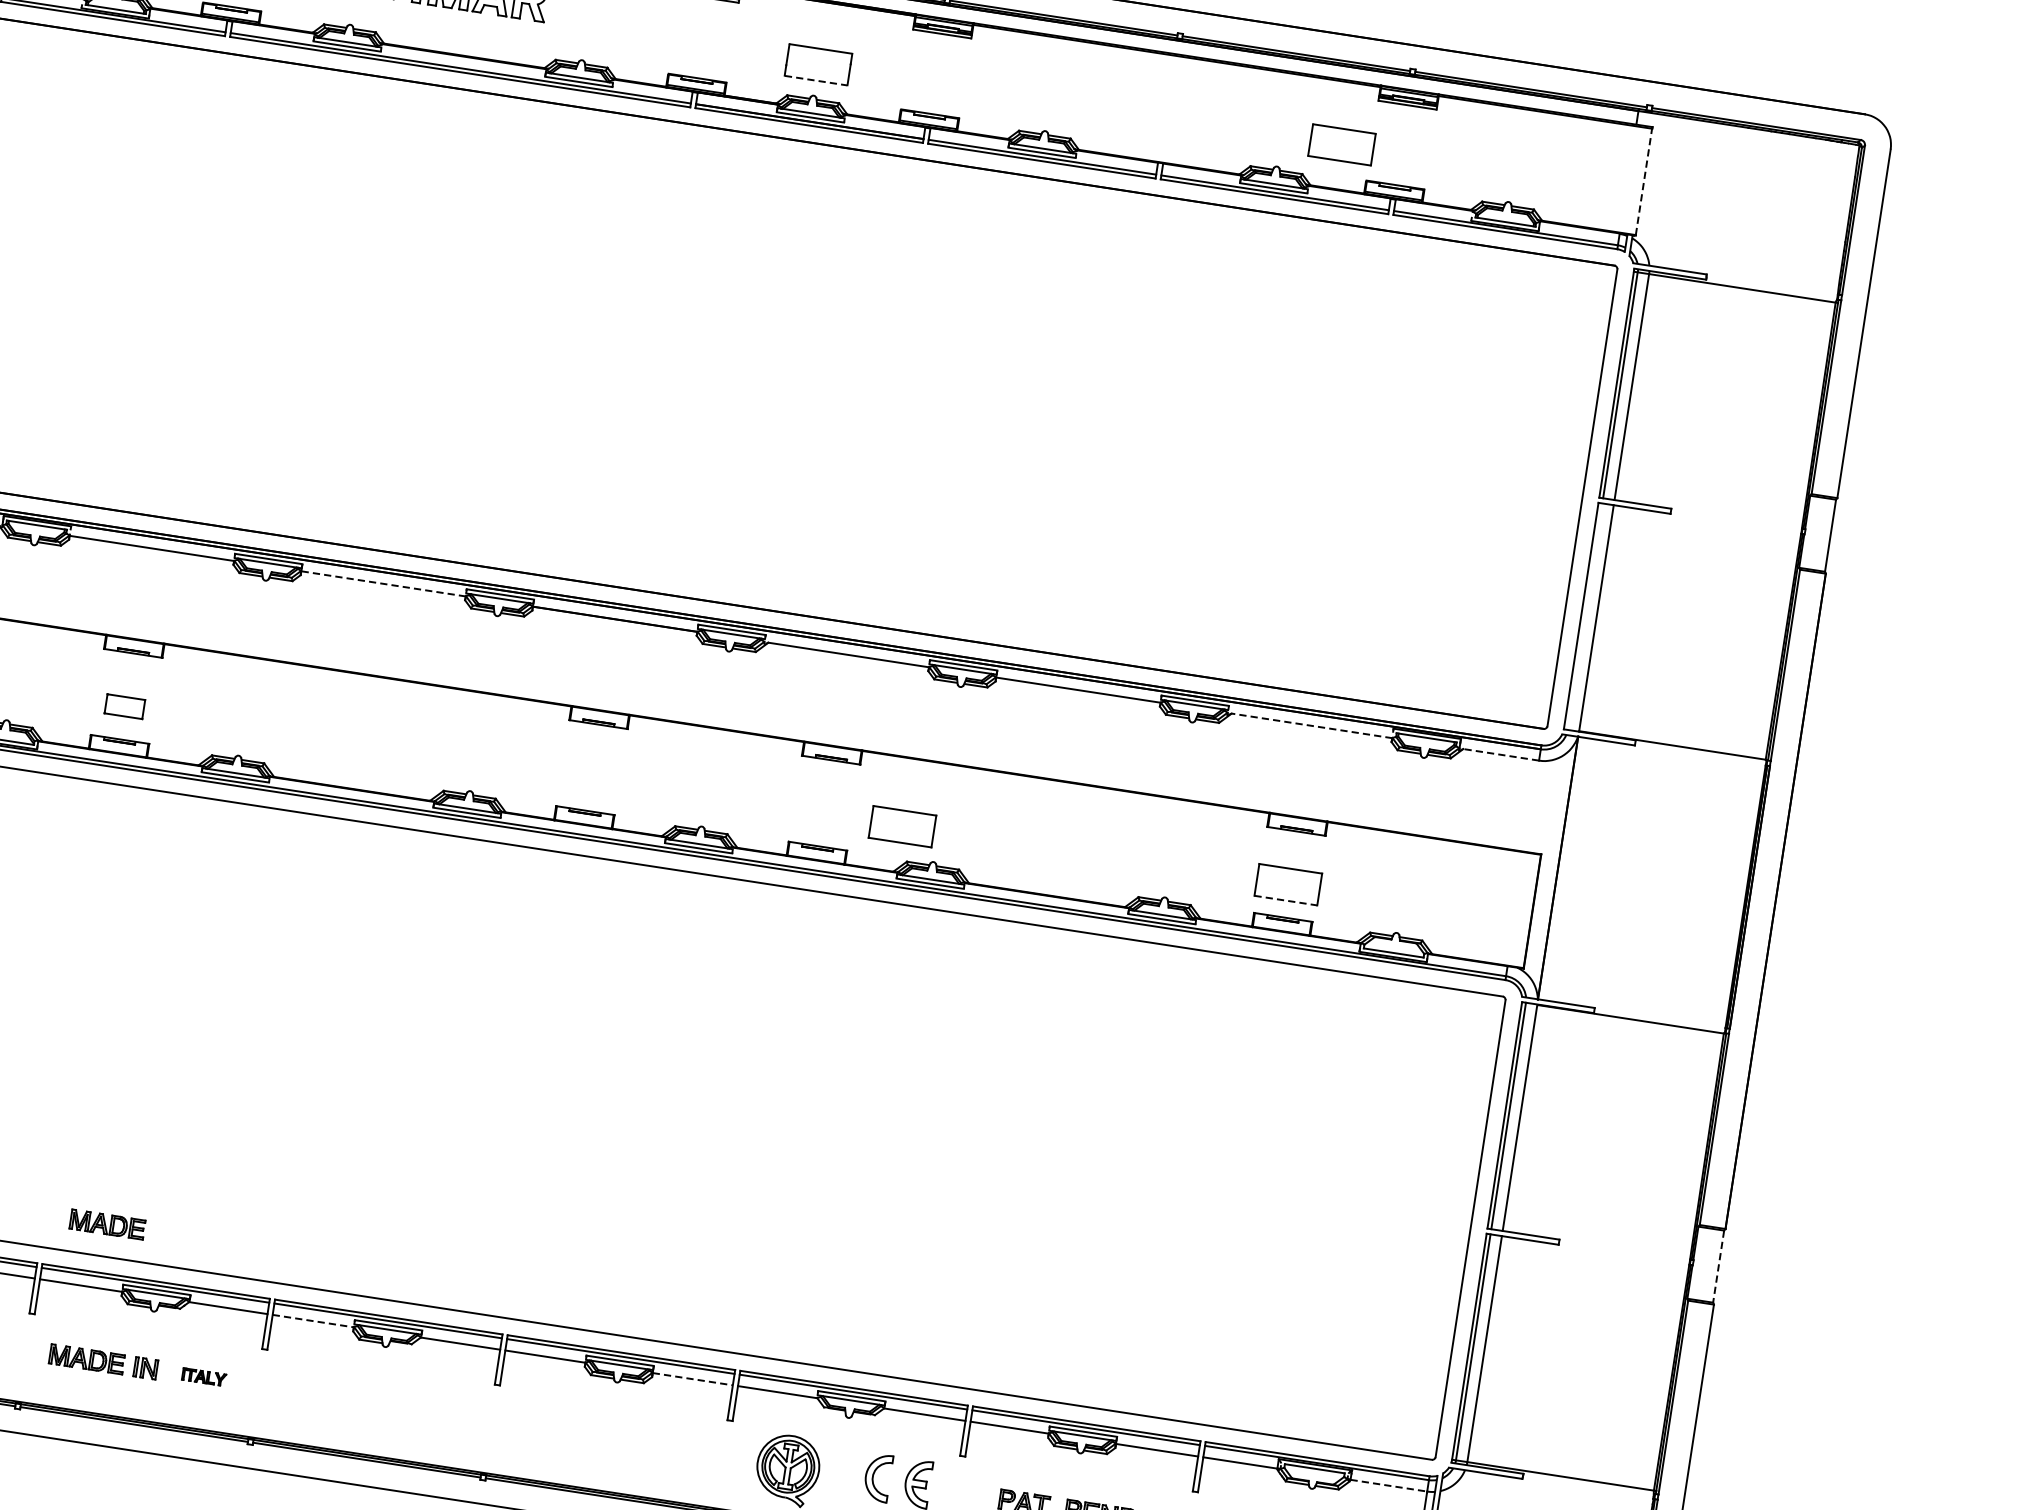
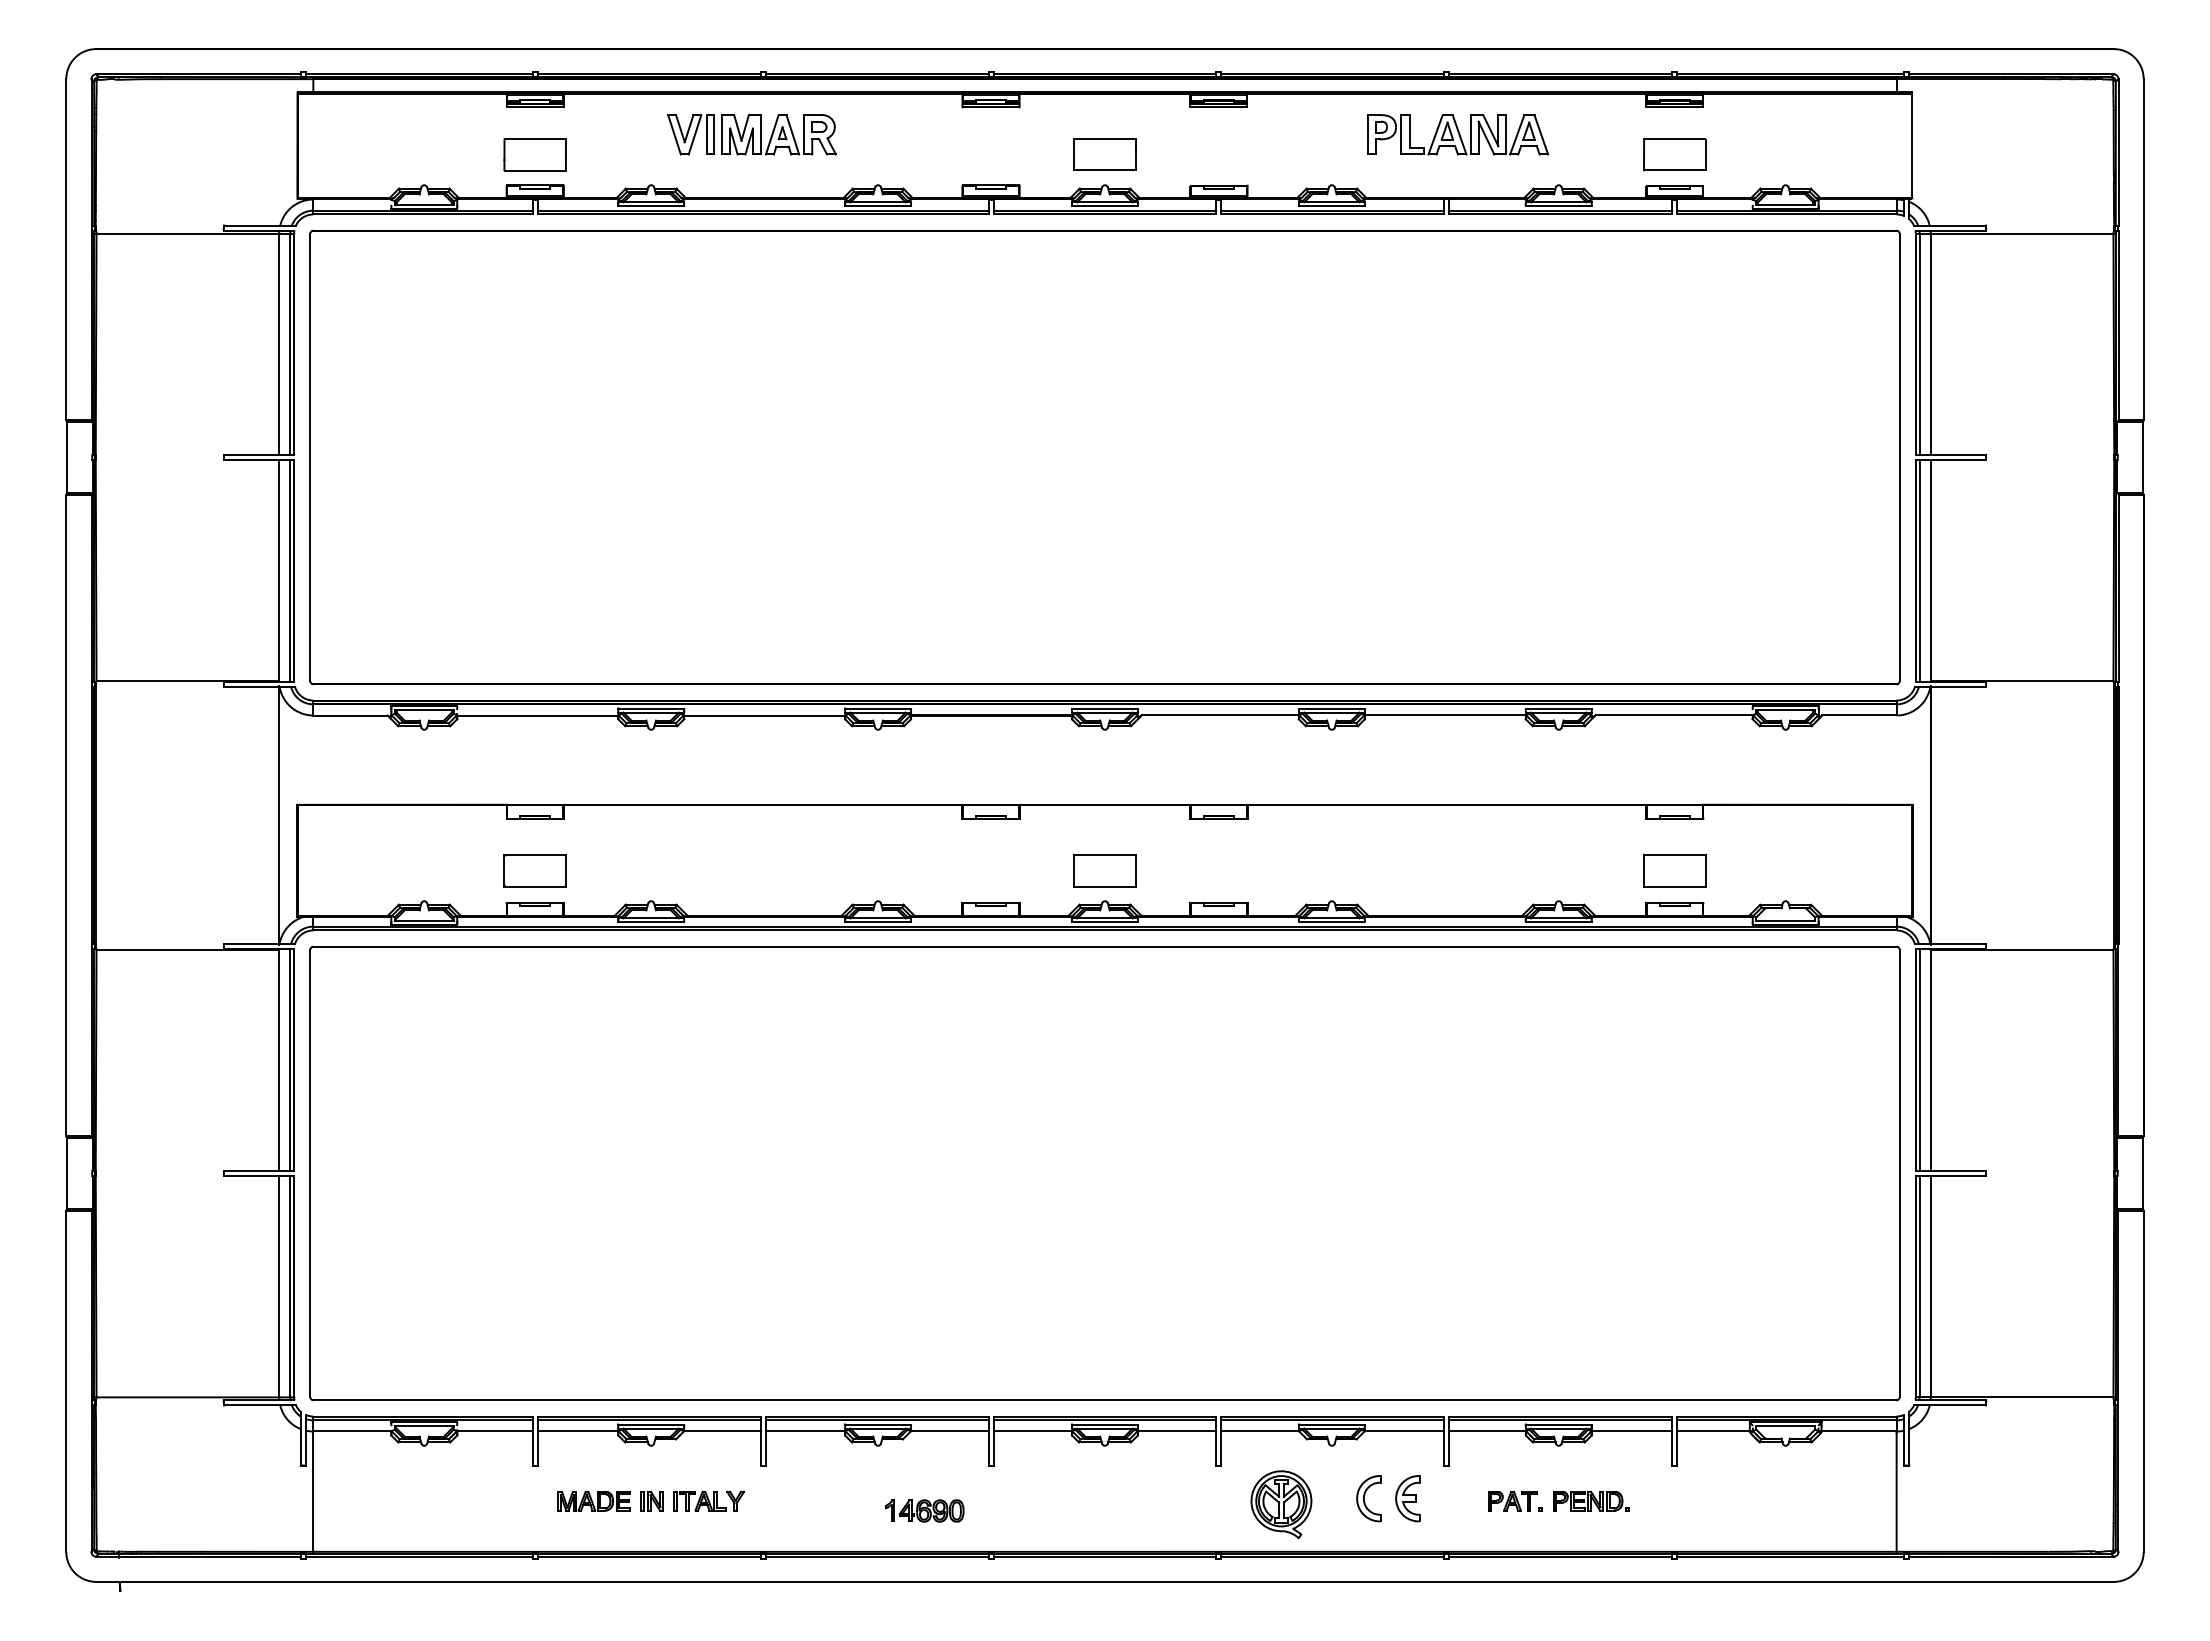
line: (816, 80) -> (1105, 170), dashed -> solid
part: (1182, 99) -> (1458, 134), added
part: (1341, 144) -> (1674, 154), moved
line: (1644, 181) -> (1912, 145), dashed -> solid
line: (383, 583) -> (764, 715), dashed -> solid
line: (1585, 616) -> (1919, 570), added
part: (124, 706) -> (534, 870), size x1.67
line: (1312, 725) -> (1674, 715), dashed -> solid
line: (1501, 754) -> (1859, 715), dashed -> solid
part: (902, 826) -> (1104, 870), moved
line: (1285, 900) -> (1674, 886), dashed -> solid
part: (106, 1223) -> (593, 1368), removed
line: (1718, 1267) -> (2142, 1174), dashed -> solid
line: (313, 1321) -> (805, 1431), dashed -> solid
part: (203, 1376) -> (708, 1500), size x1.67
line: (693, 1379) -> (1177, 1431), dashed -> solid
part: (422, 1420) -> (924, 1510), added
line: (1389, 1485) -> (1859, 1431), dashed -> solid

